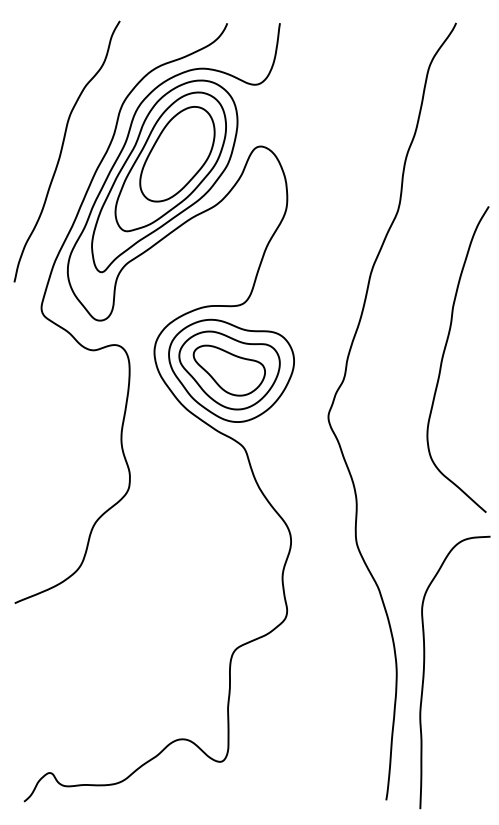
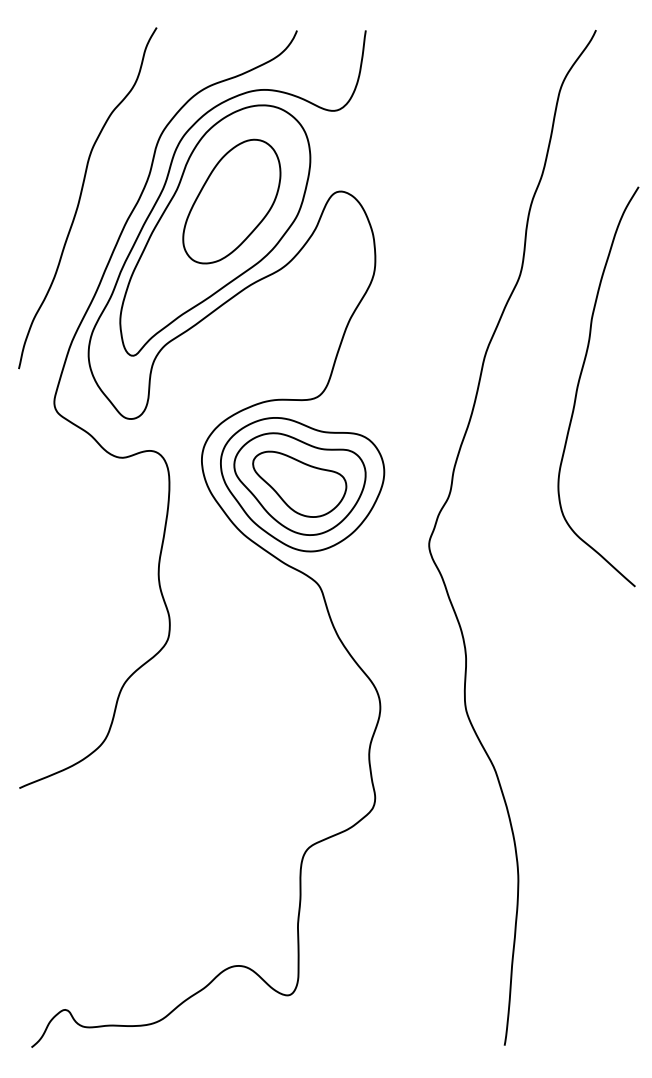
part: (171, 161) -> (223, 211), removed
curve: (444, 354) -> (580, 380), moved
curve: (424, 672) -> (554, 878), removed

